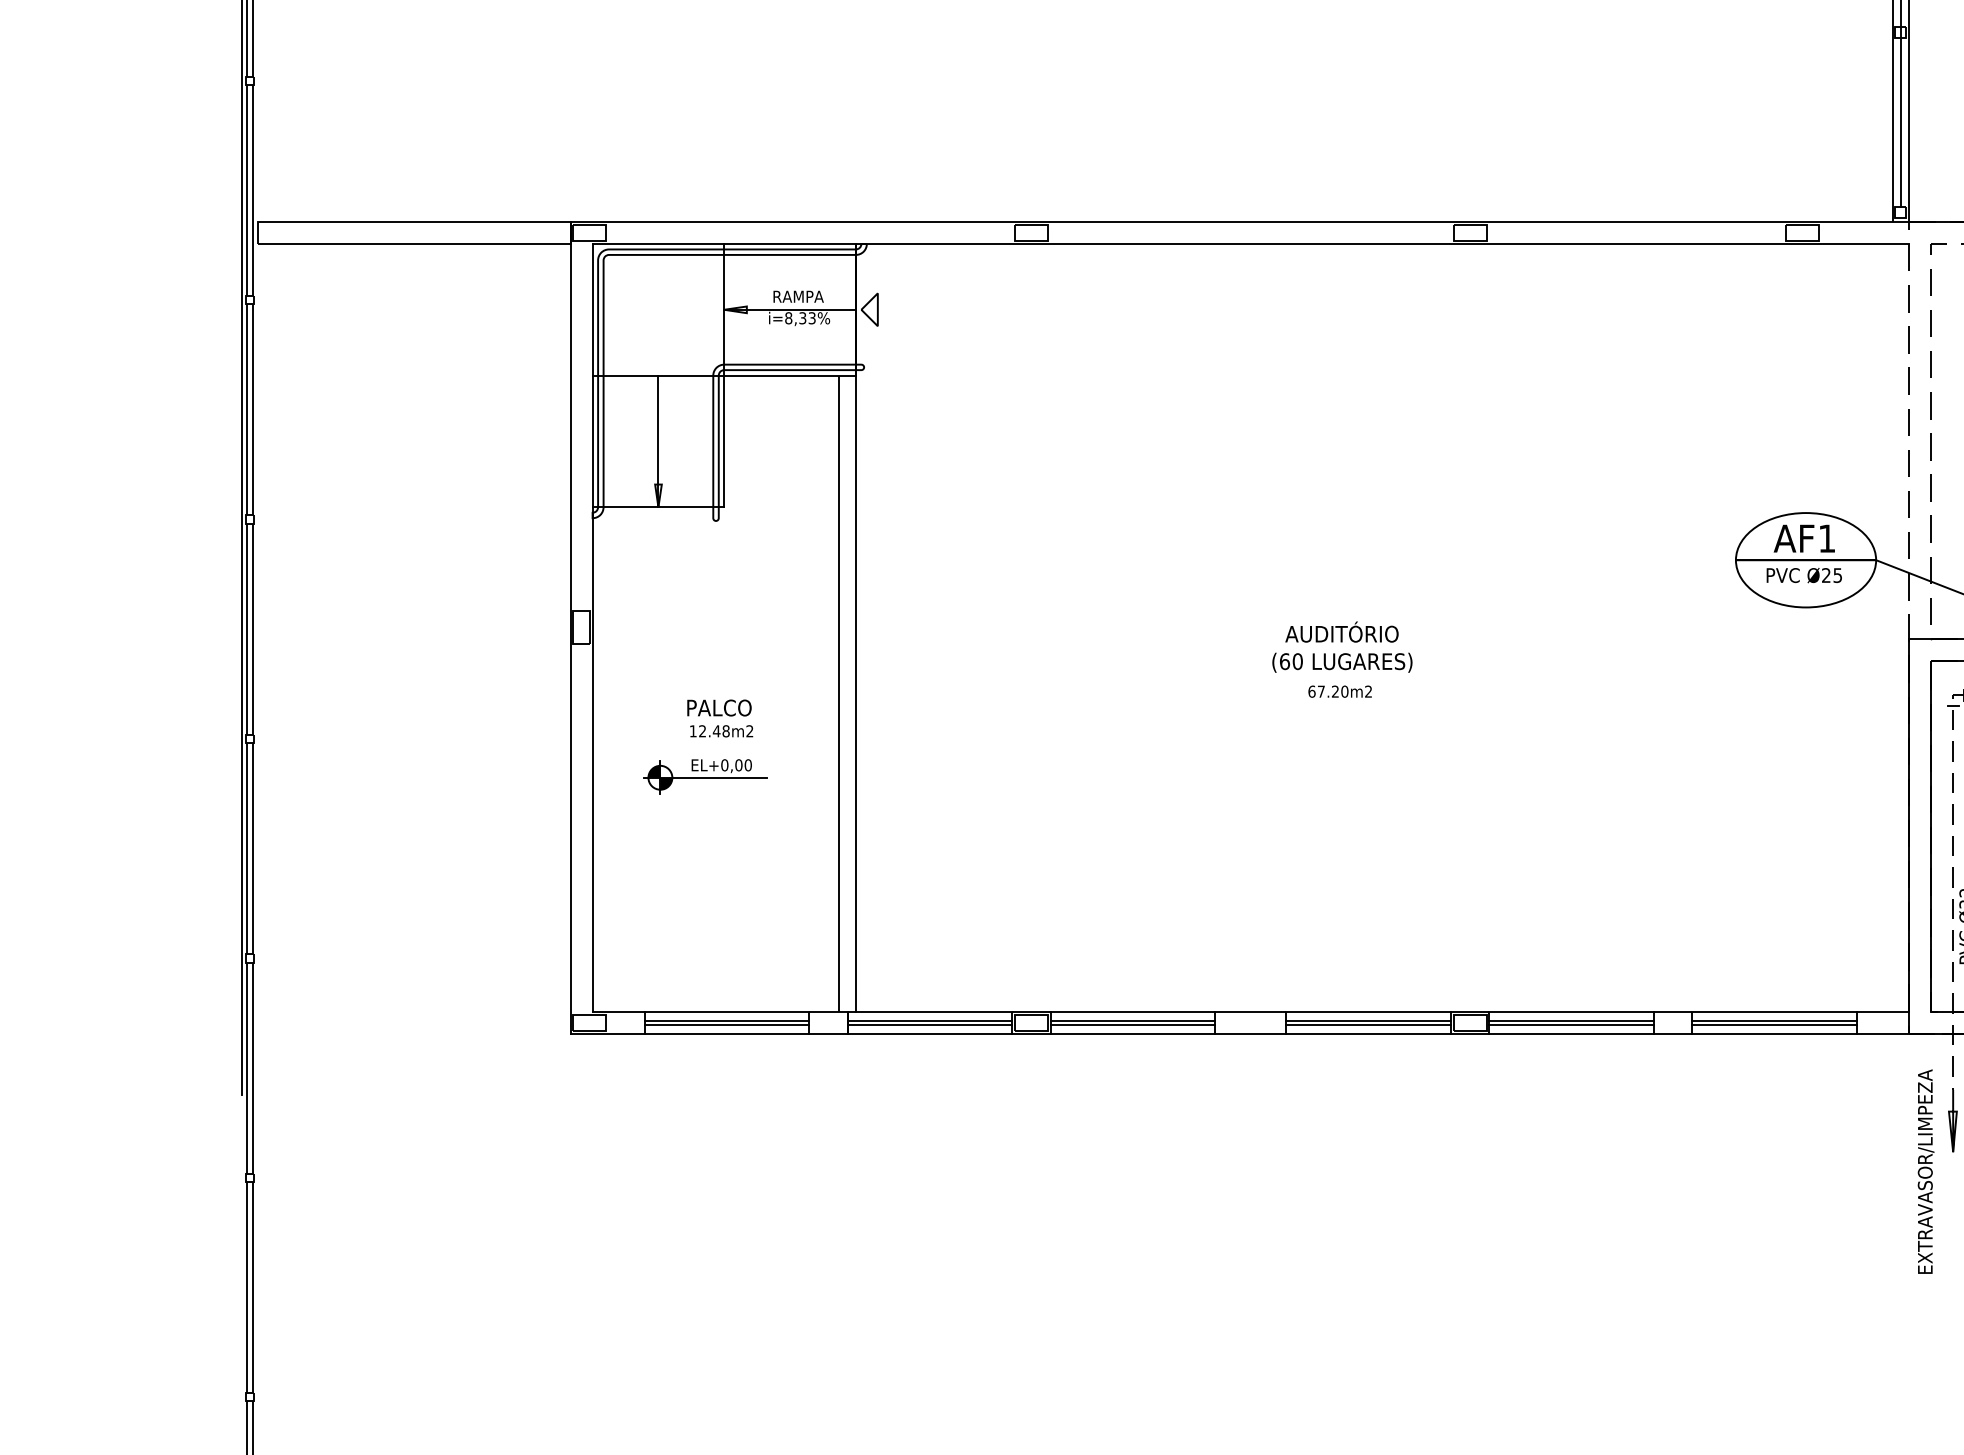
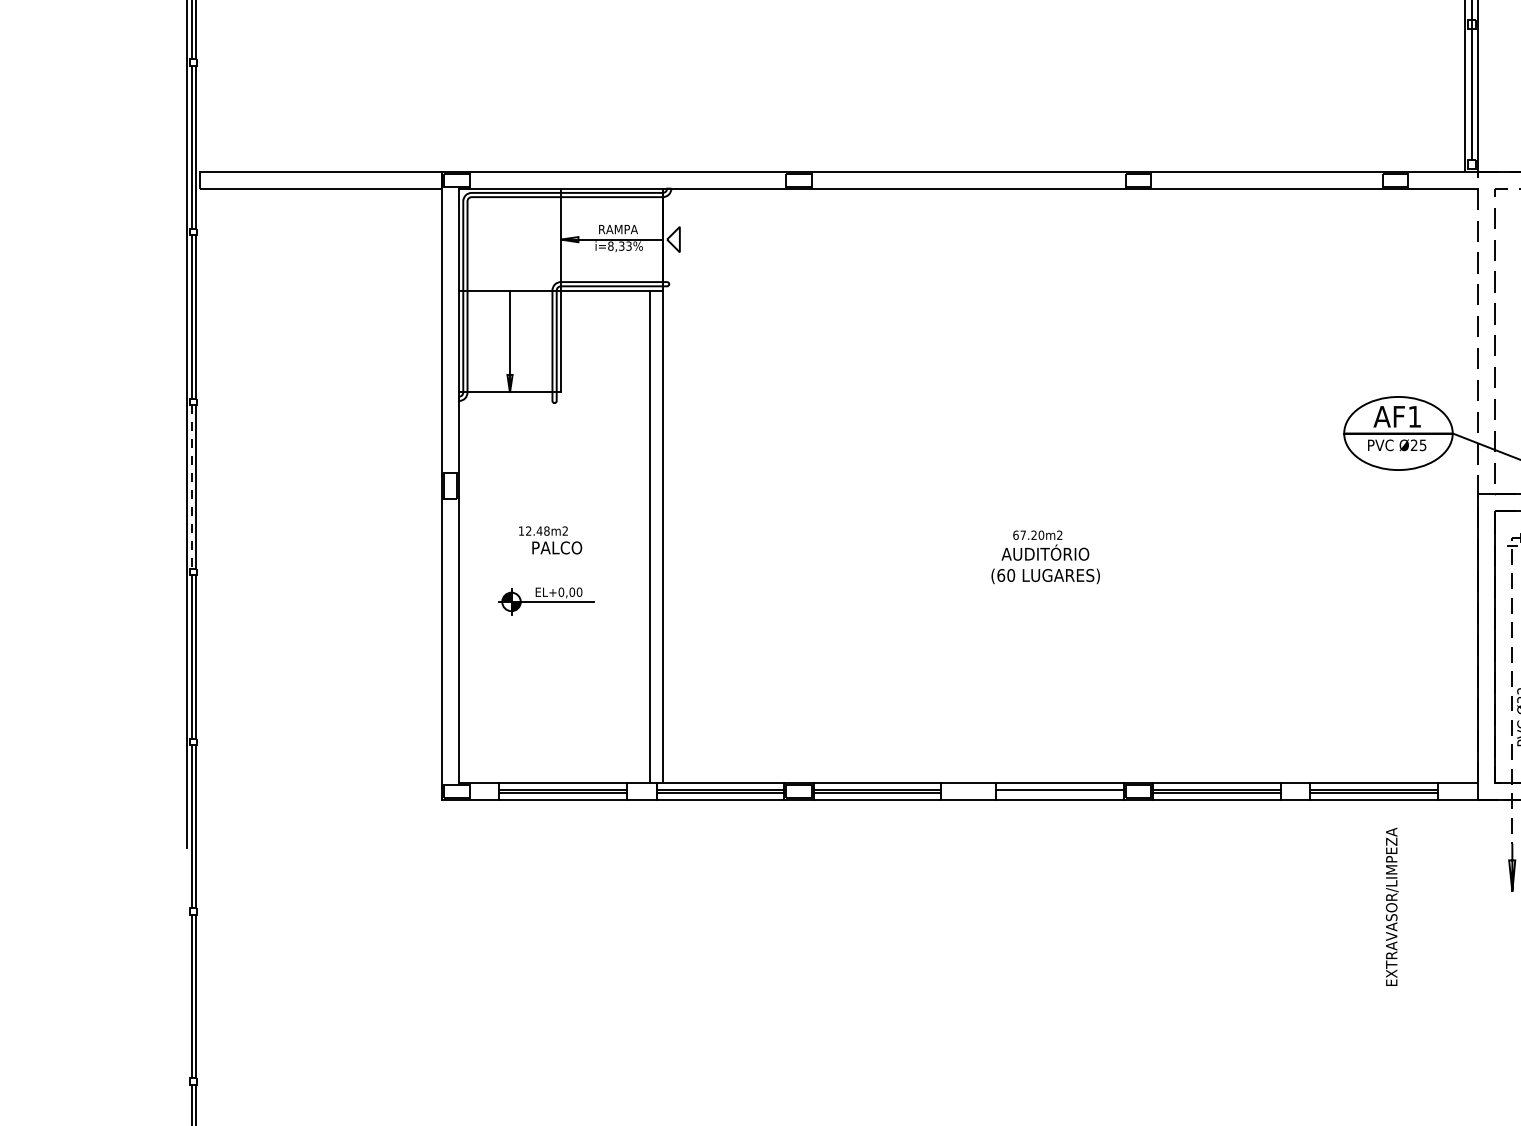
line: (247, 629) -> (191, 487), solid -> dashed
text: (1342, 646) -> (1045, 563), moved
text: (721, 731) -> (543, 531), moved
line: (1368, 1024) -> (1059, 792), removed
text: (1925, 1171) -> (1391, 906), moved

